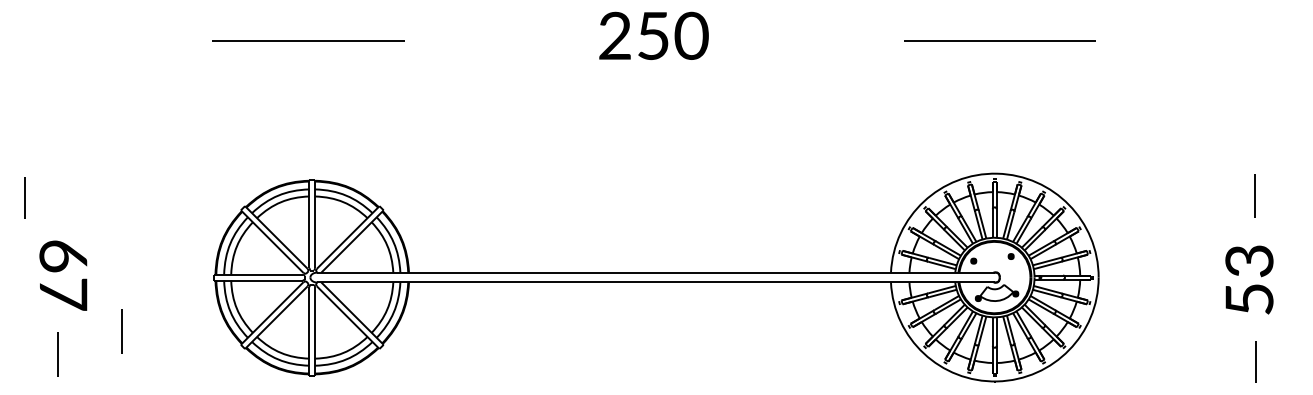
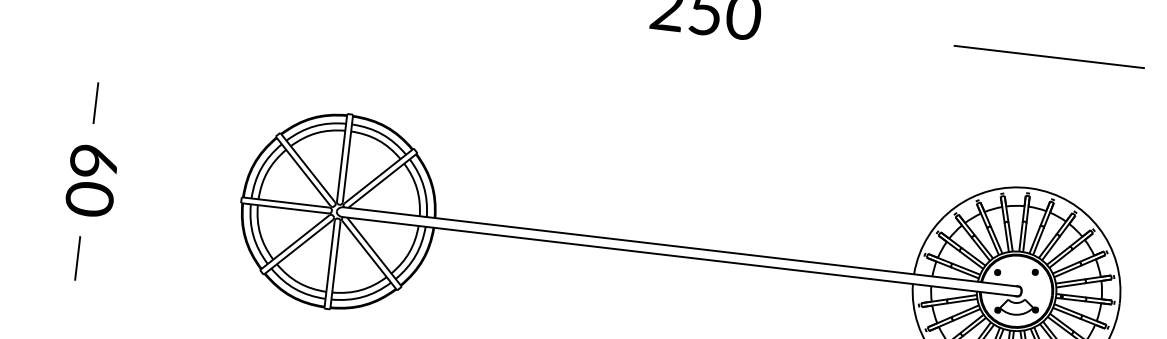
line: (24, 197) -> (95, 102), moved
text: (63, 294) -> (89, 199), 67 -> 60
line: (121, 331) -> (142, 242), removed

